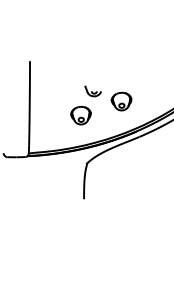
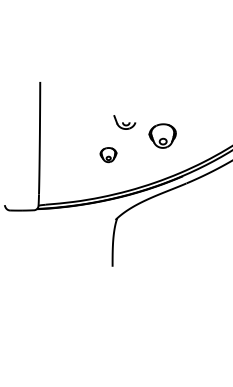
part: (80, 115) -> (107, 154), size x0.6

